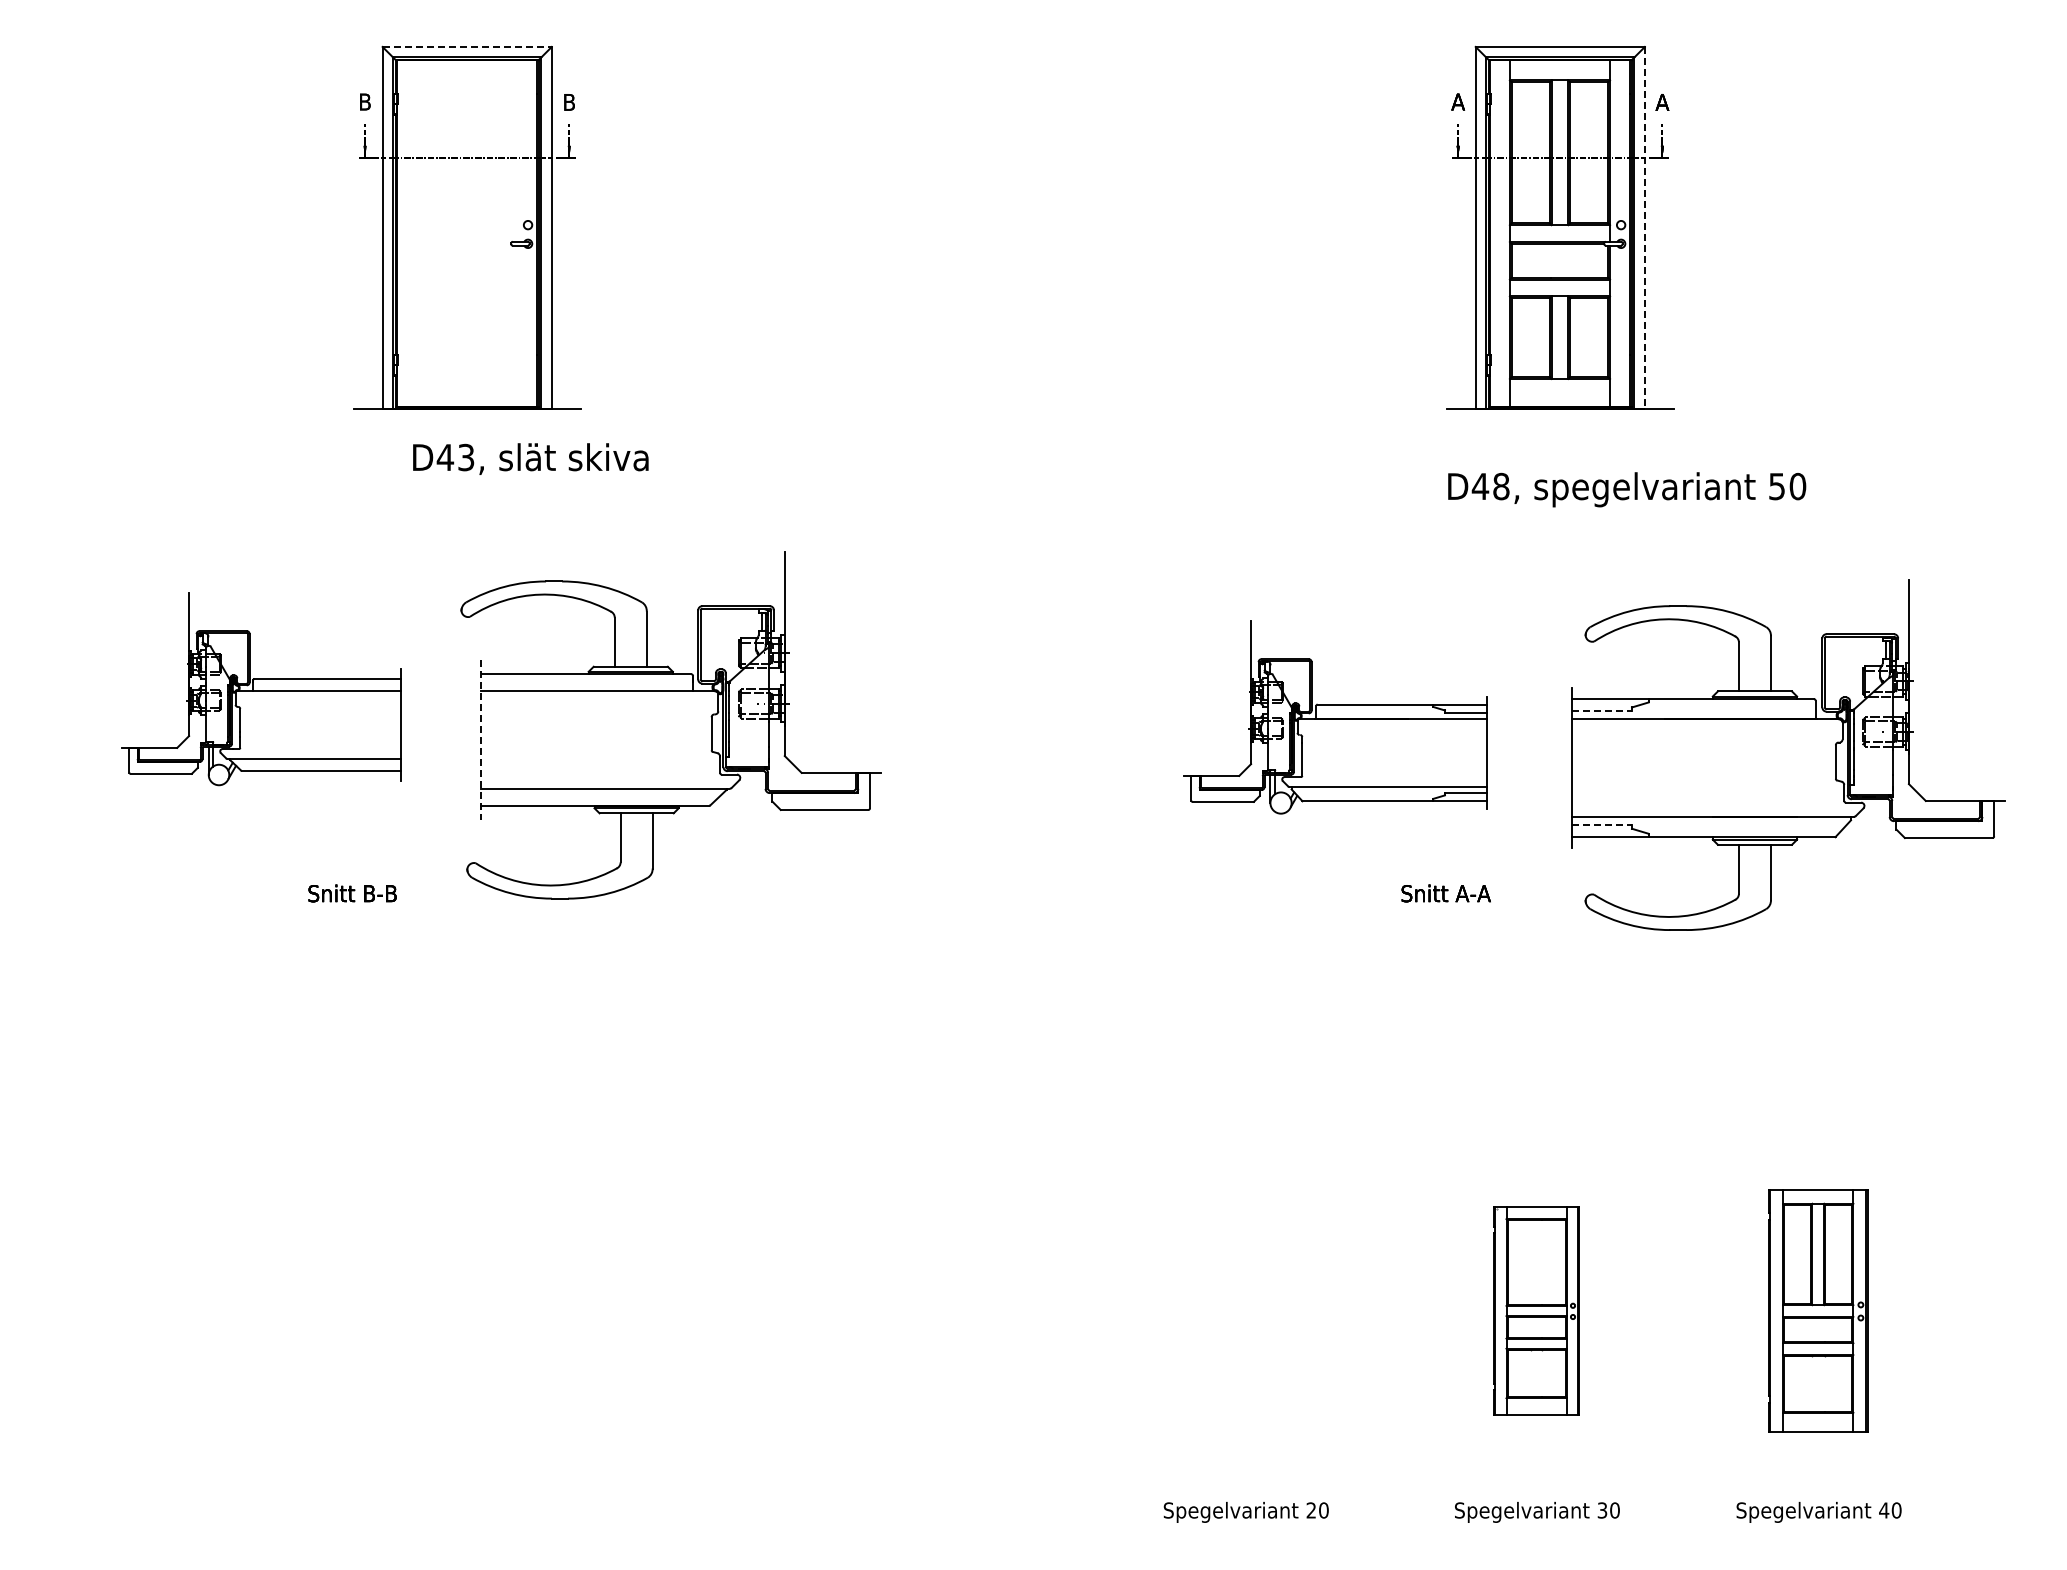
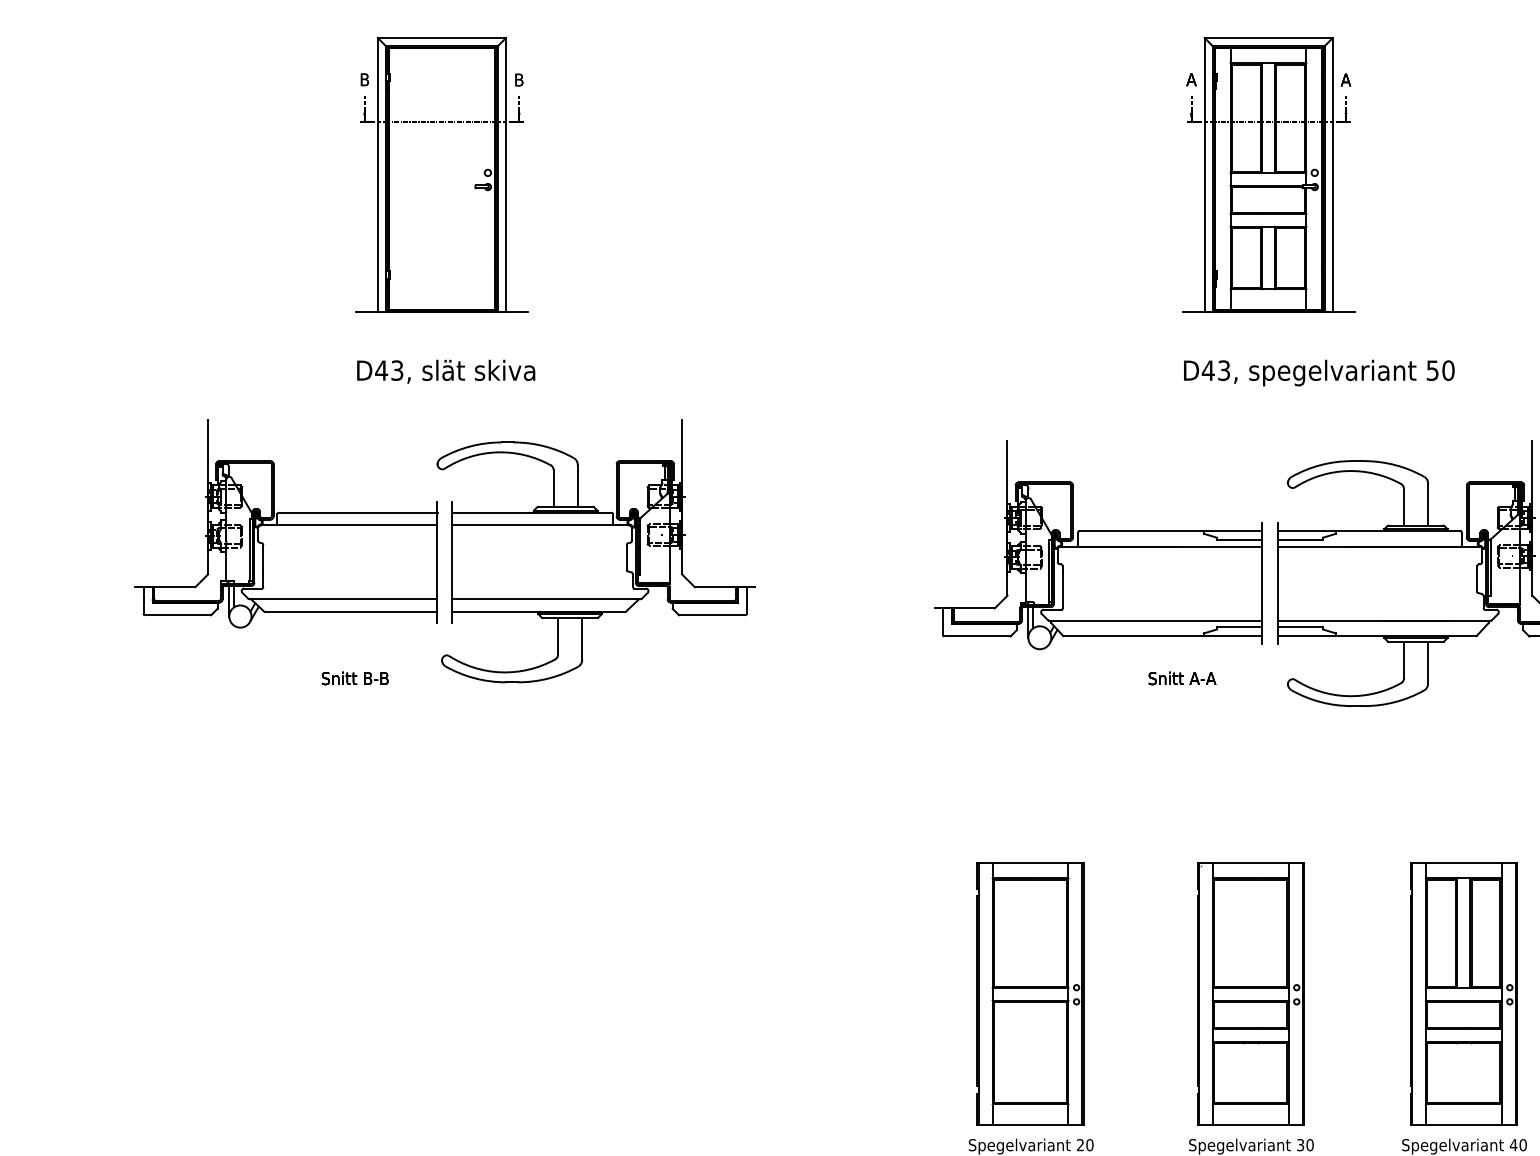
line: (467, 46) -> (442, 37), dashed -> solid
line: (1644, 228) -> (1332, 175), dashed -> solid
text: (530, 458) -> (445, 371), moved
text: (1501, 486) -> (1224, 370), D48, -> D43,
part: (261, 689) -> (286, 524), size x1.43
line: (1602, 710) -> (1300, 540), dashed -> solid
part: (1335, 717) -> (1098, 545), size x1.43
line: (480, 740) -> (451, 562), dashed -> solid
line: (1602, 825) -> (1300, 627), dashed -> solid
part: (1245, 1310) -> (1030, 993), added
part: (1536, 1310) -> (1250, 993), size x1.67
part: (1818, 1310) -> (1464, 993), size x1.43

